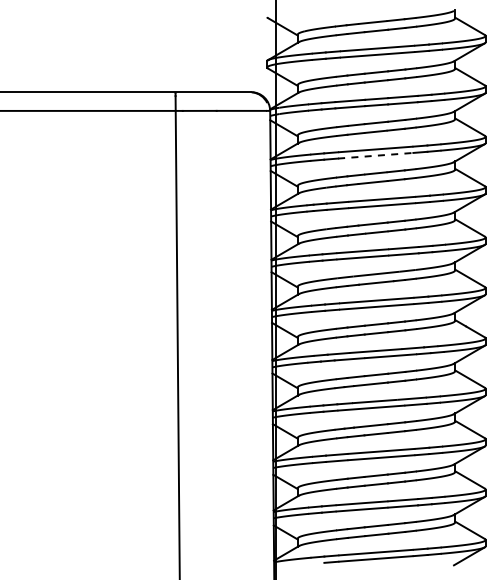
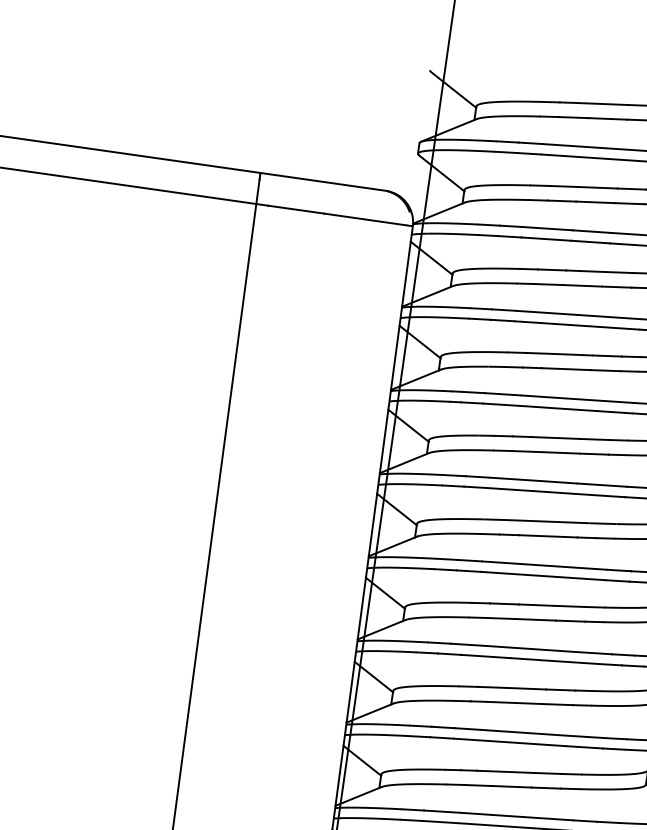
line: (375, 155) -> (576, 324), dashed -> solid

